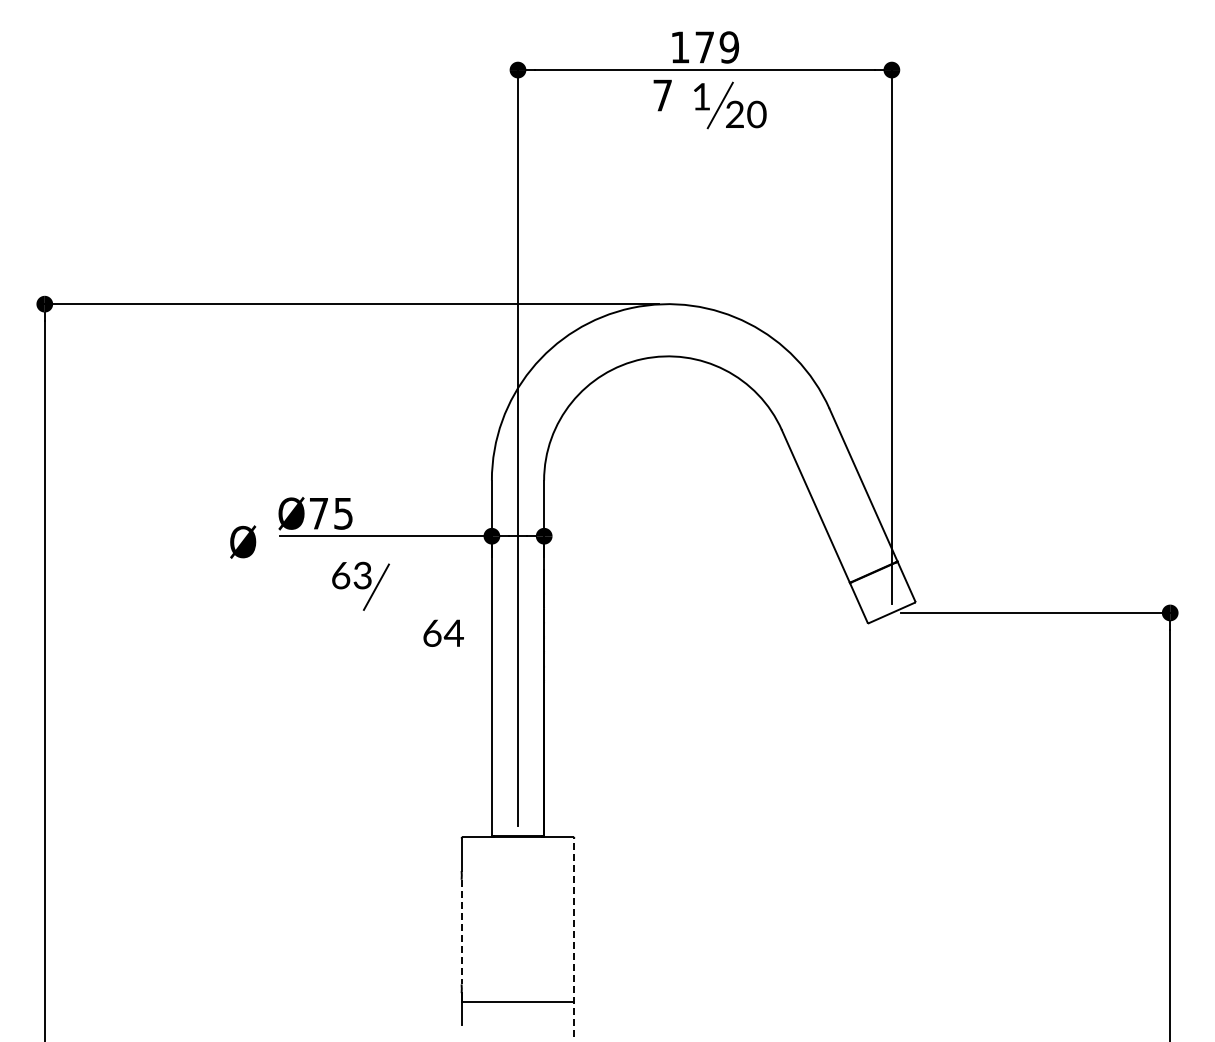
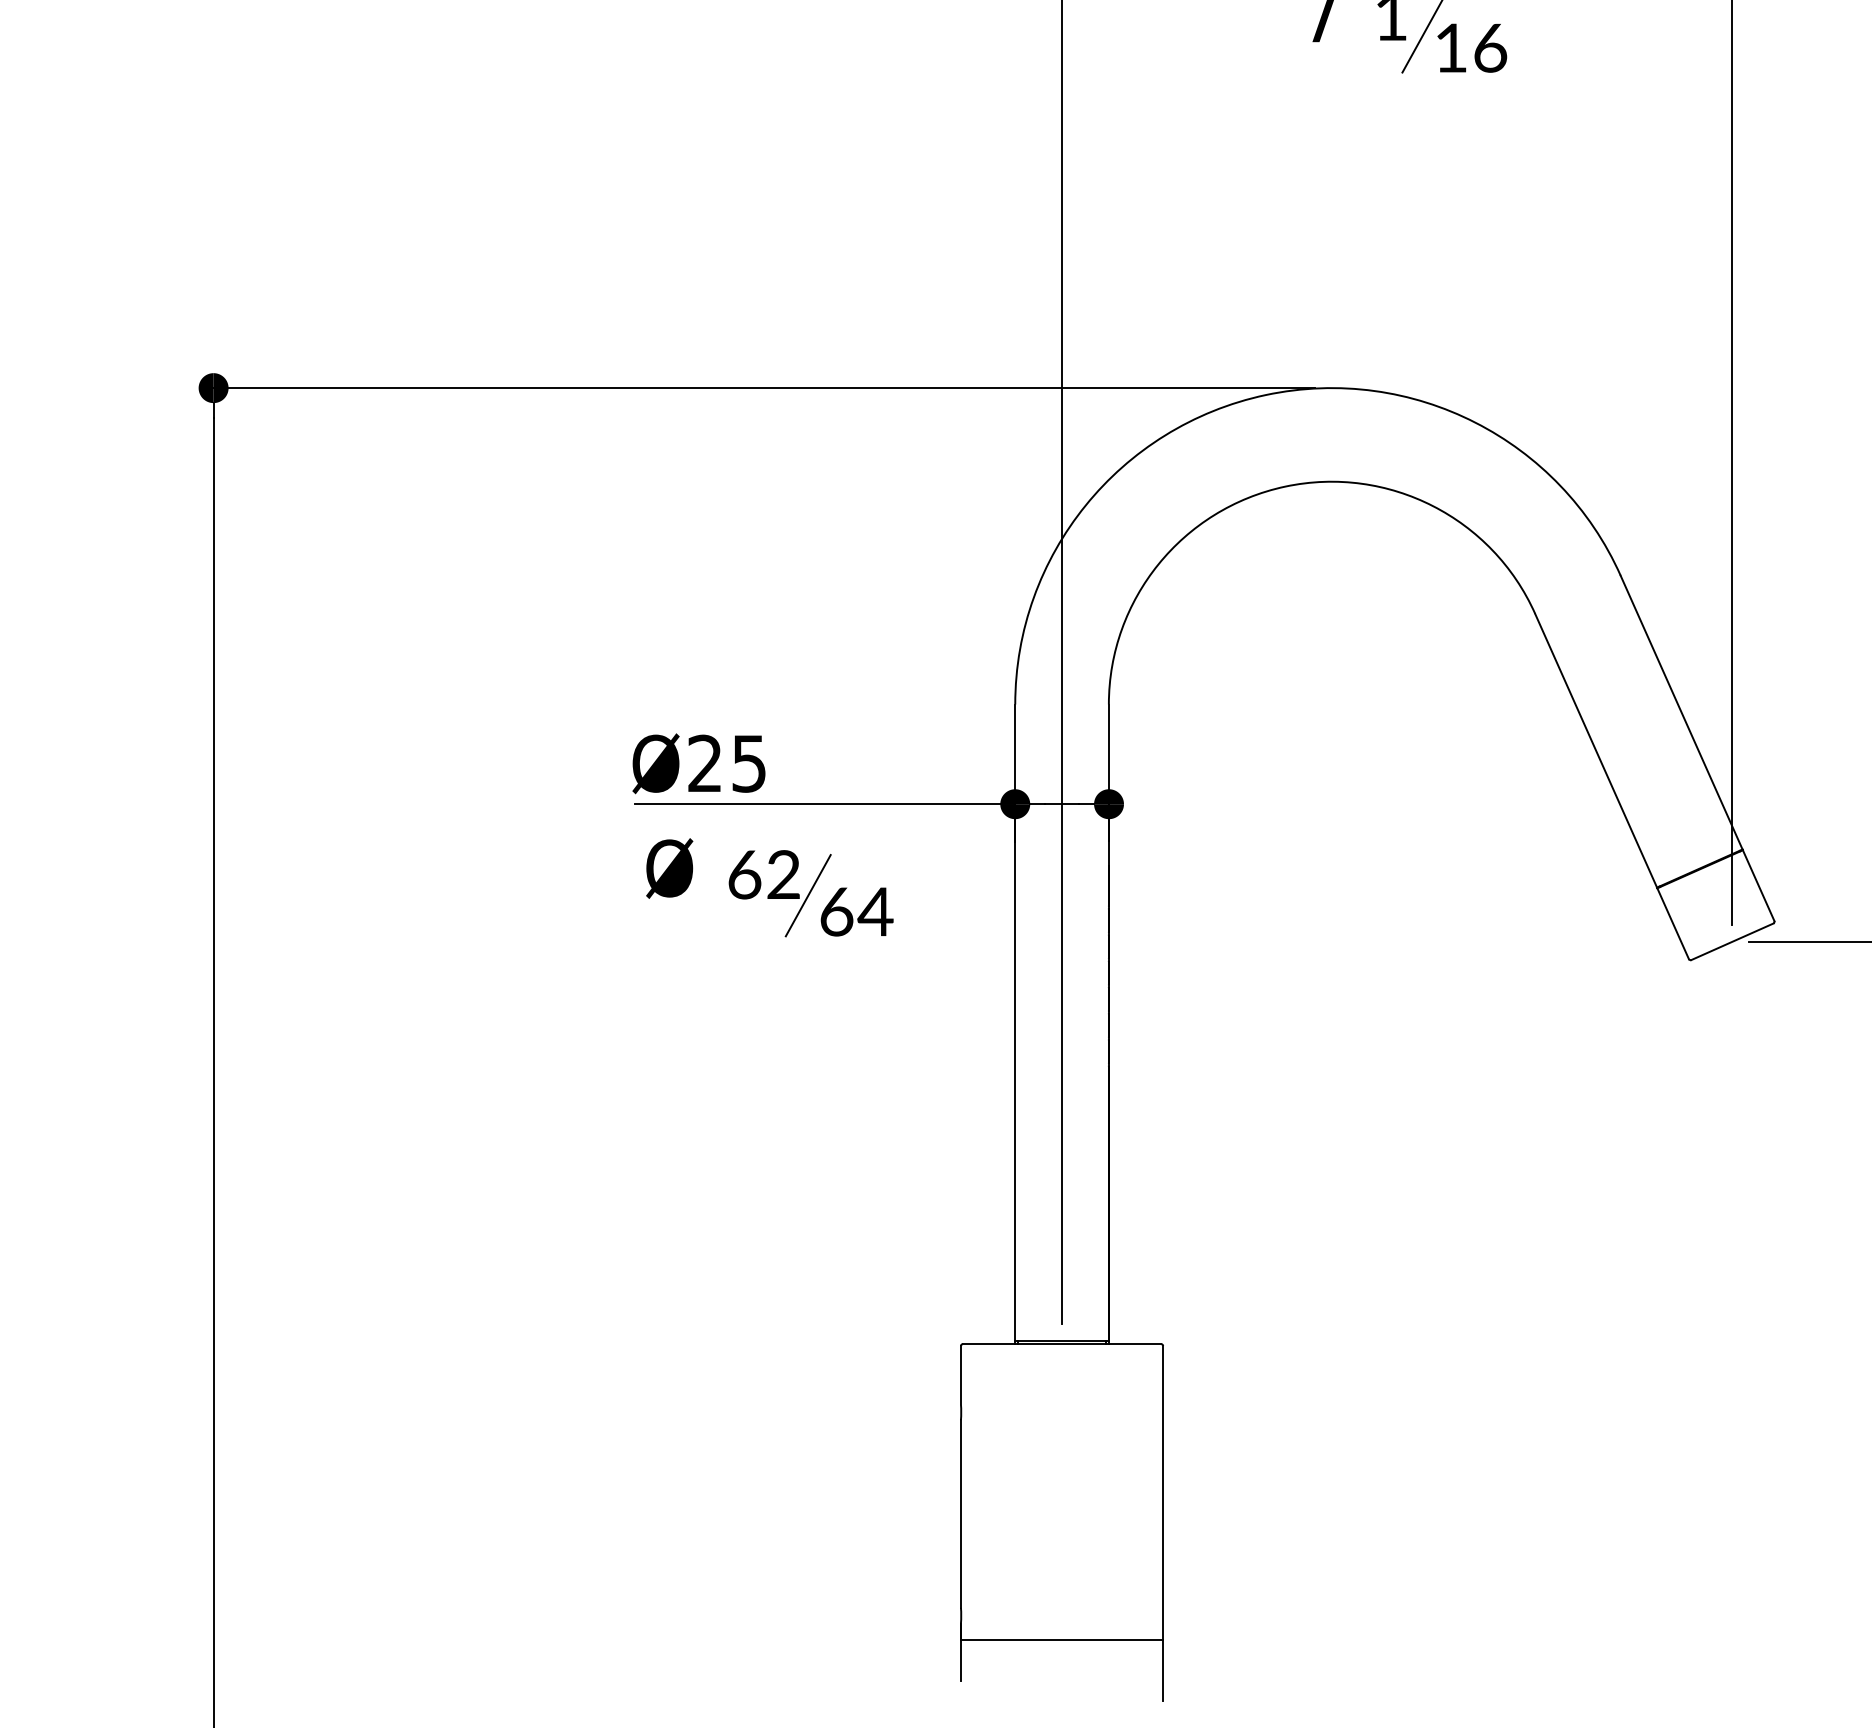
text: (746, 113) -> (1471, 46), 20 -> 16
text: (318, 513) -> (704, 763), Ø75 -> Ø25
text: (243, 541) -> (670, 867), moved
text: (362, 576) -> (783, 876), 63 -> 62
text: (443, 632) -> (856, 910), moved
line: (461, 932) -> (960, 1514), dashed -> solid
line: (574, 937) -> (1163, 1523), dashed -> solid

